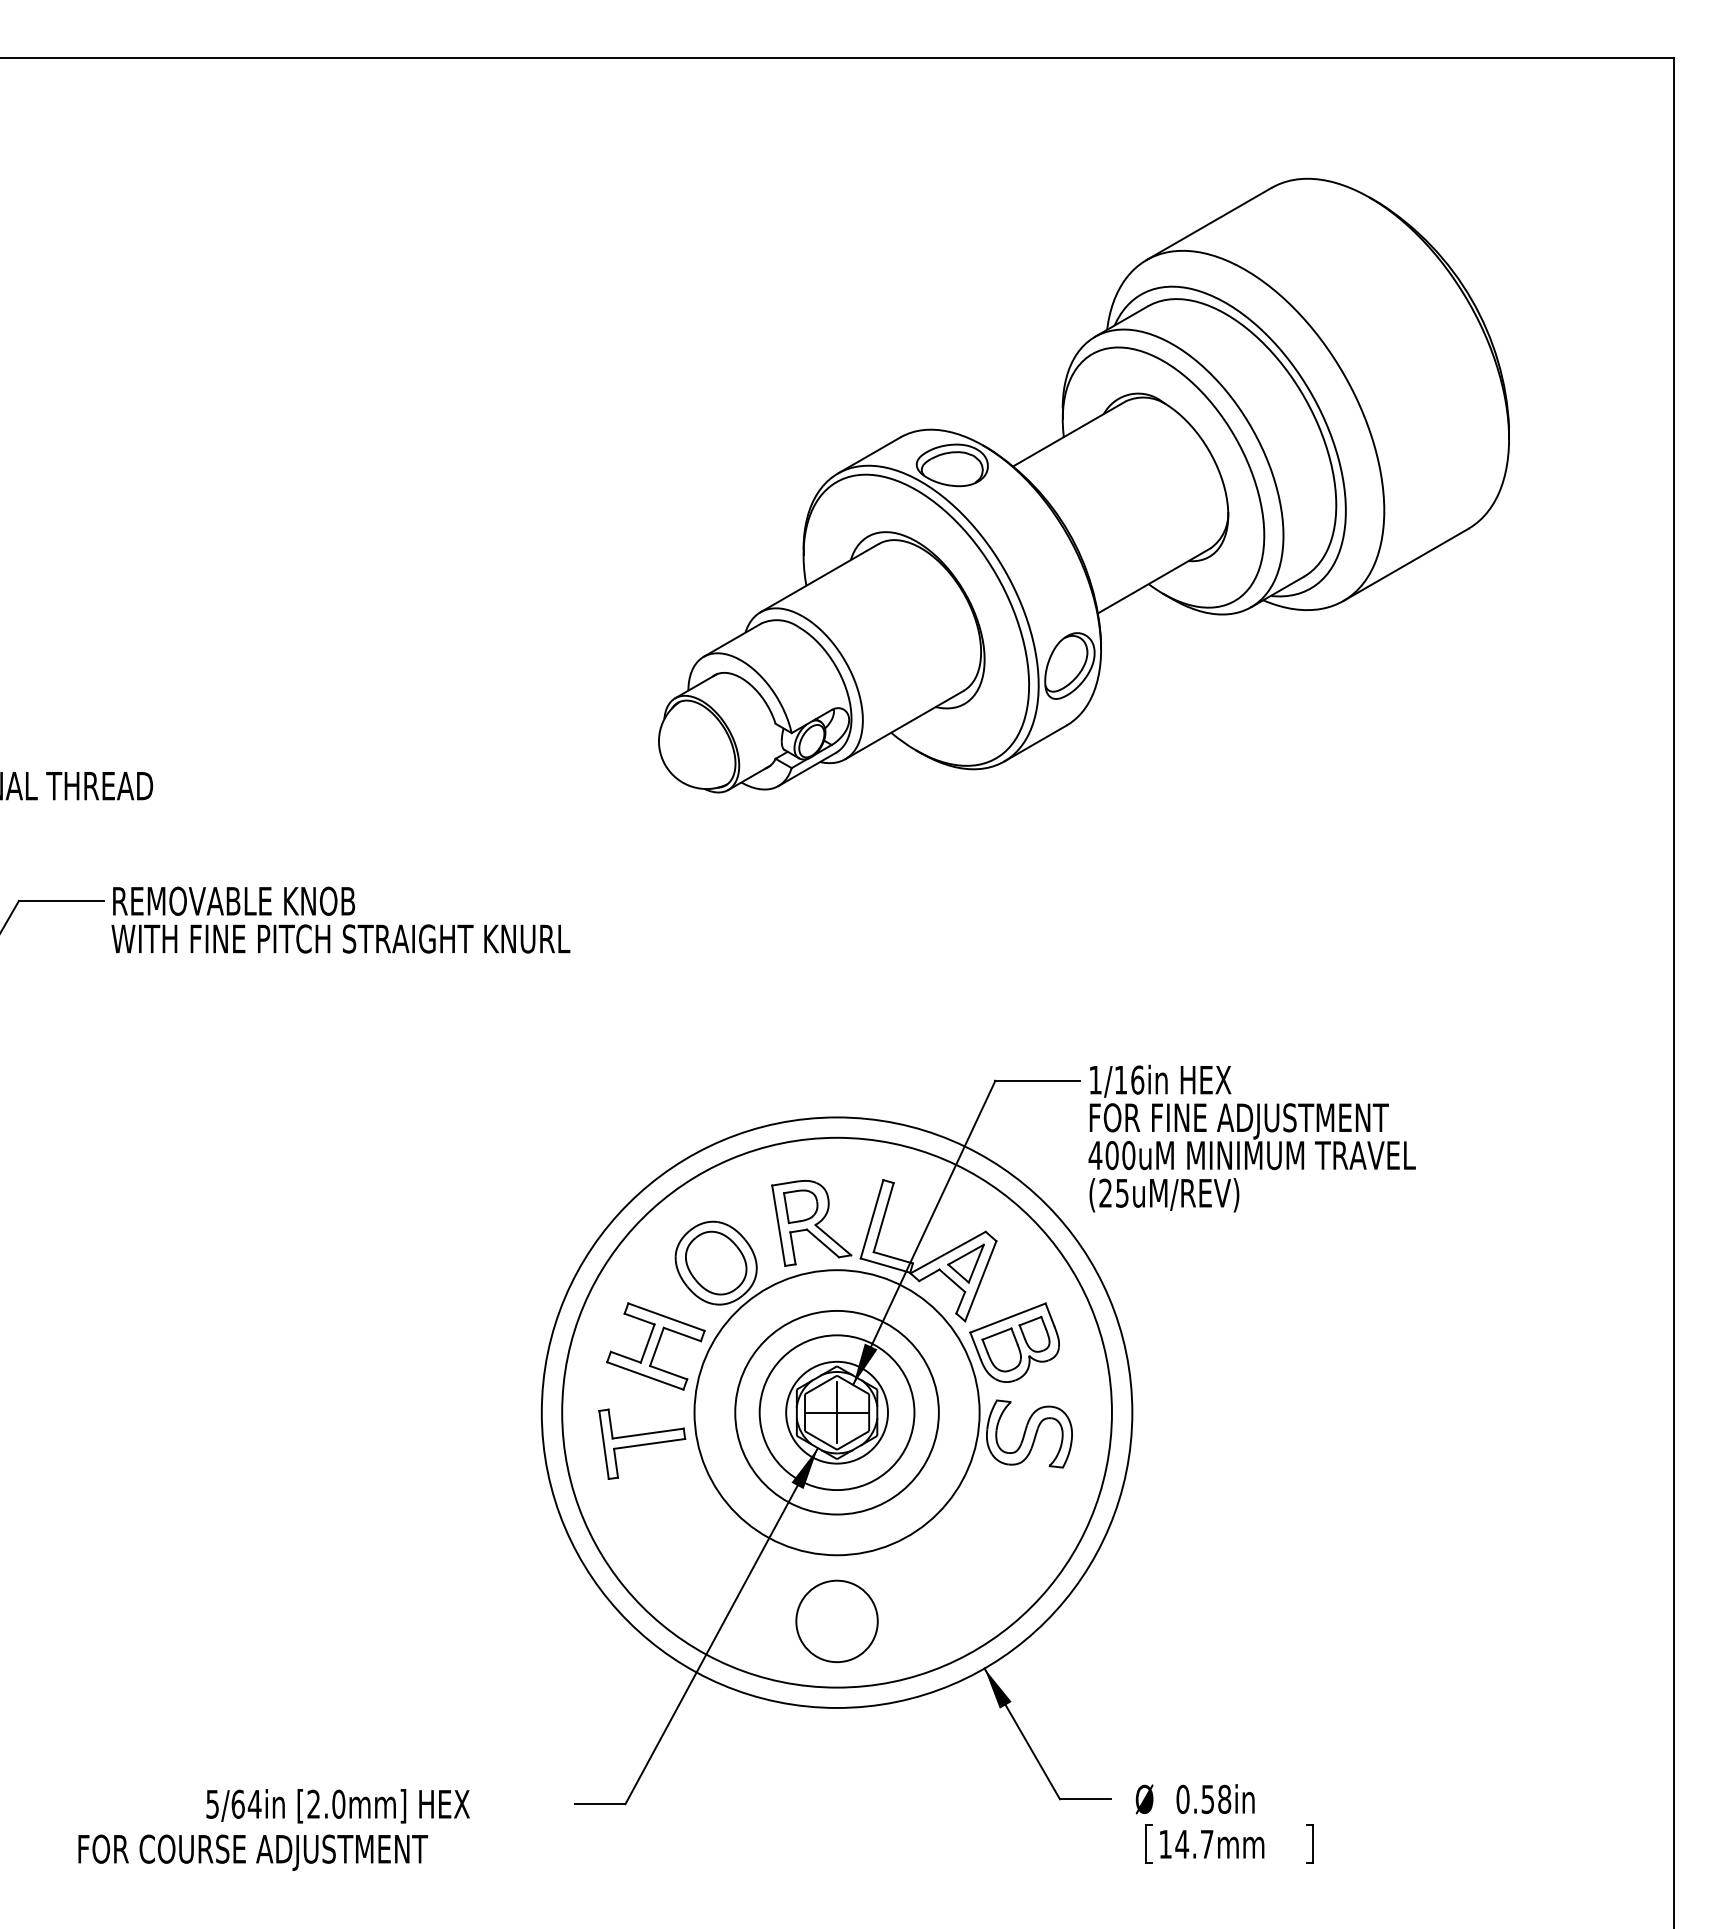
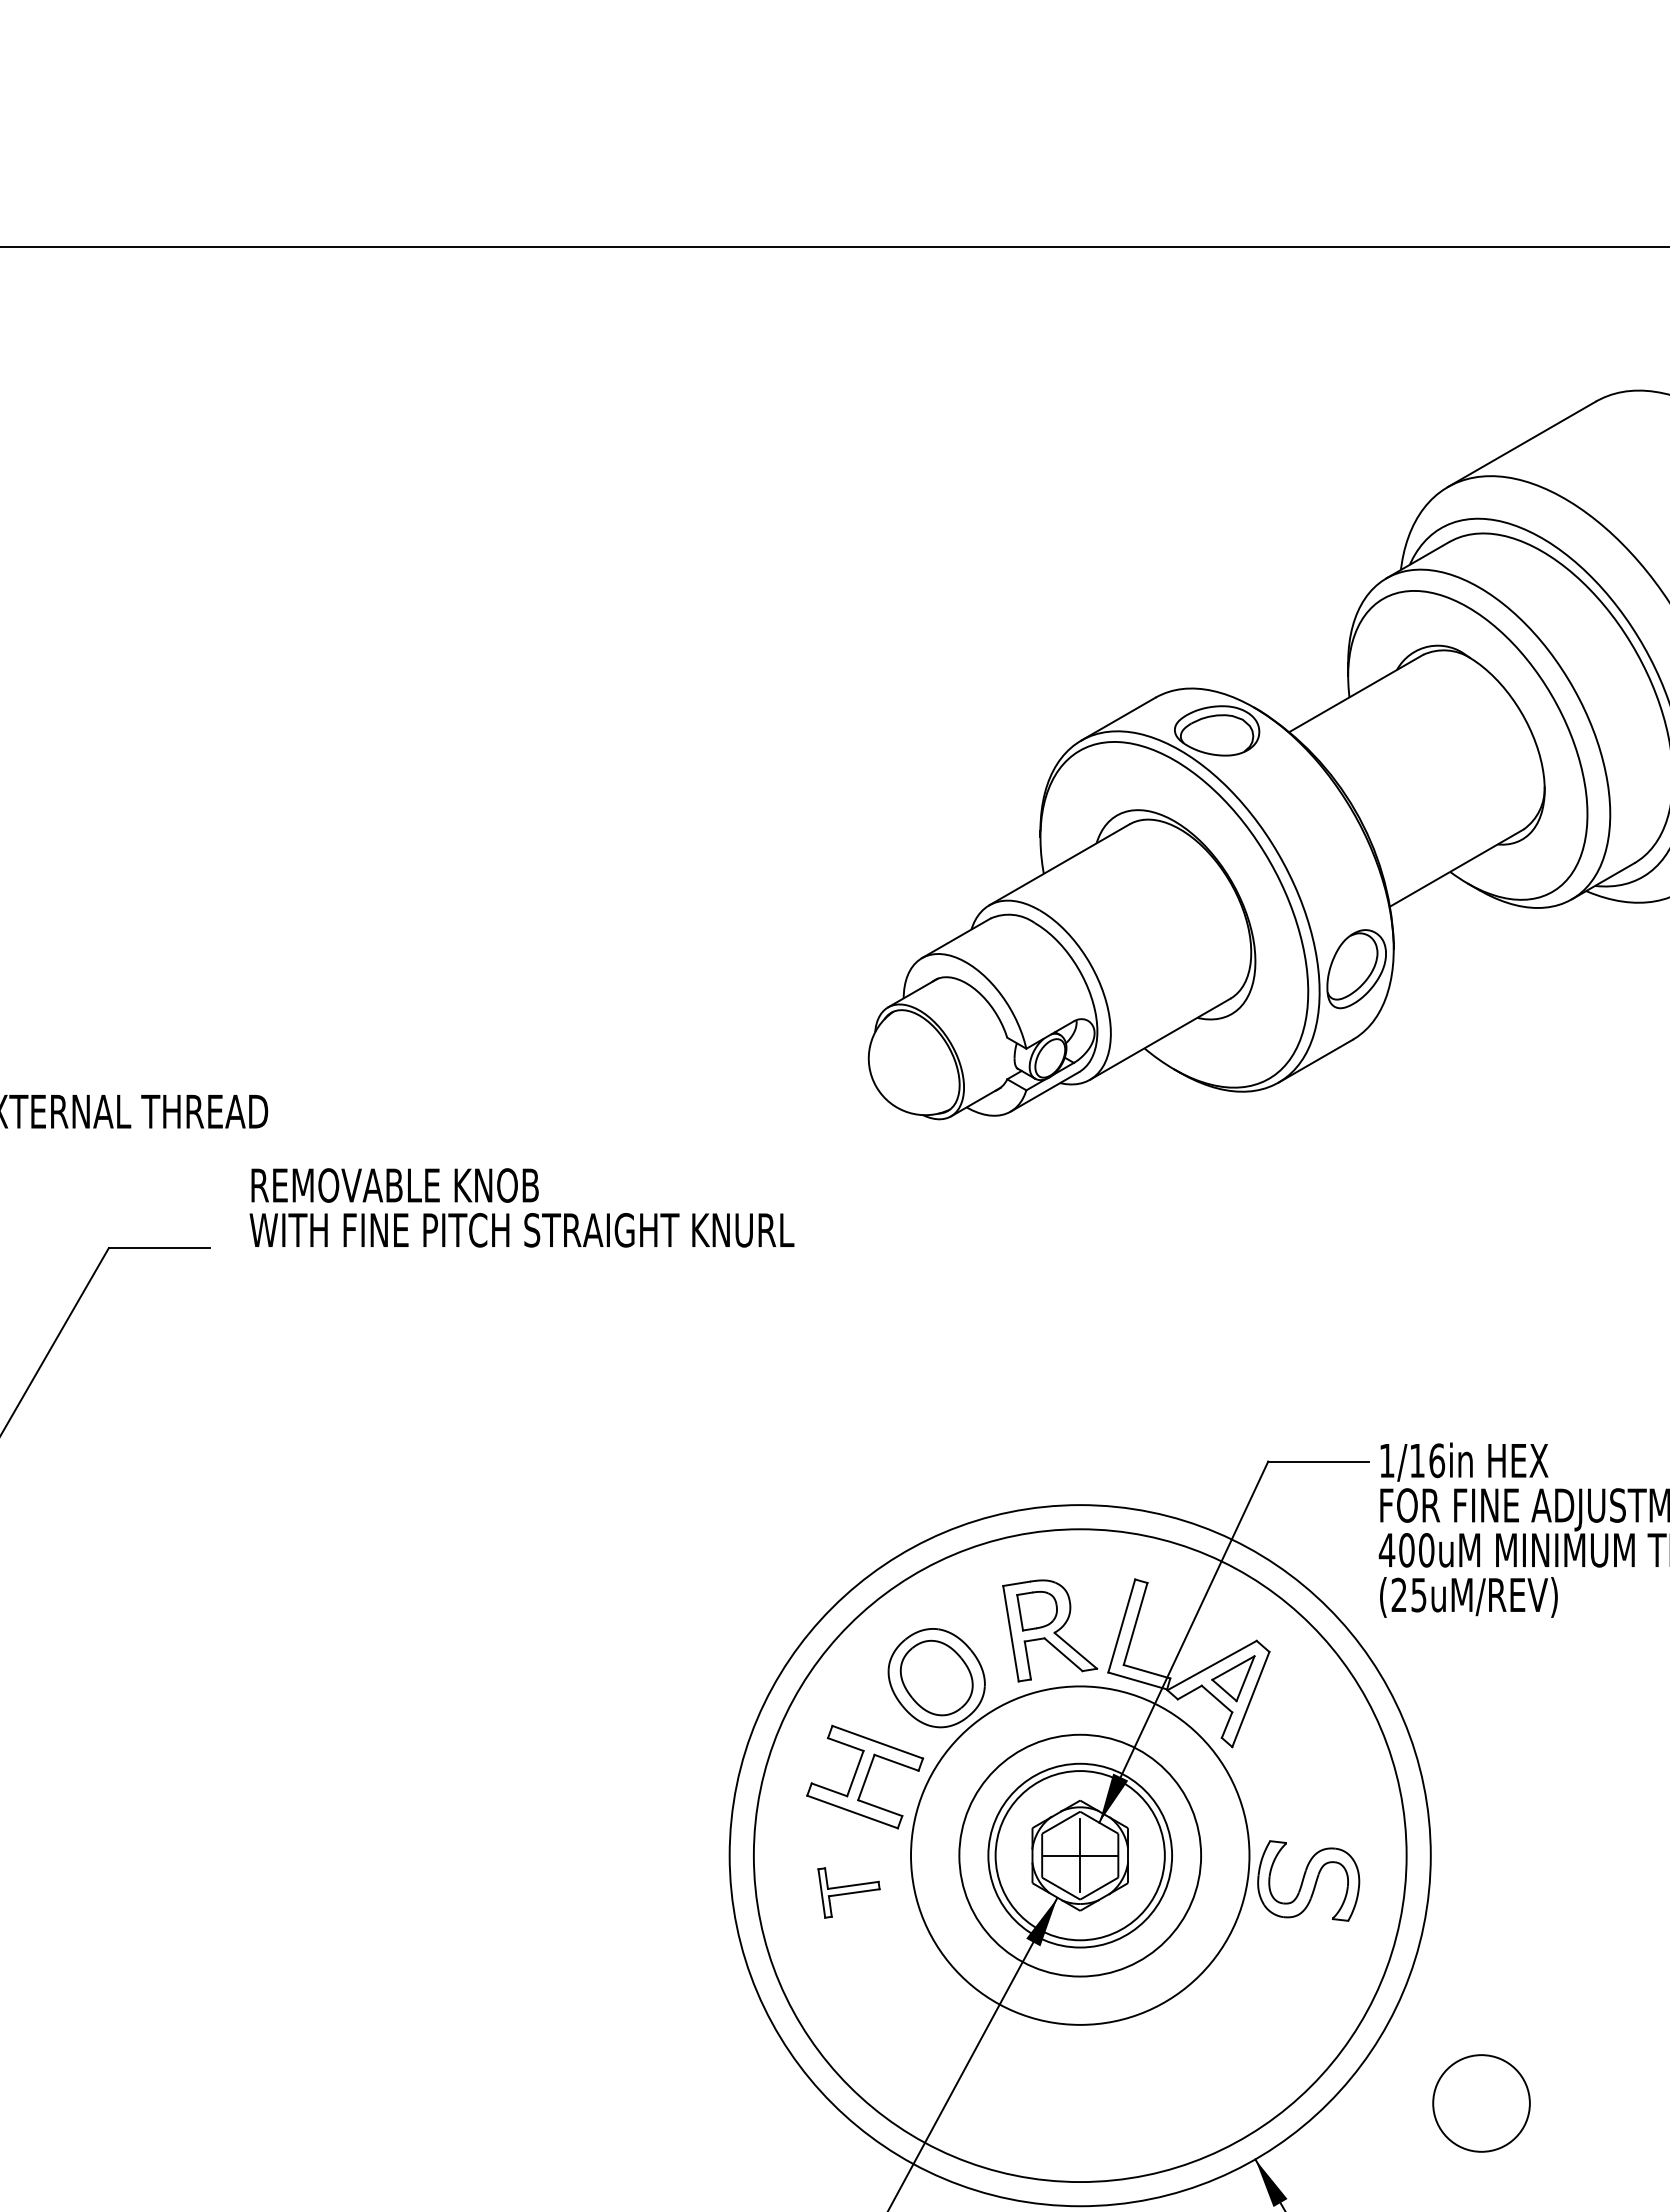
text: (340, 919) -> (521, 1207), moved
part: (1014, 1342) -> (1290, 1772), removed
circle: (836, 1412) -> (1079, 1855), size x1.4
part: (642, 1443) -> (849, 1892), size x0.6
circle: (836, 1620) -> (1480, 2102), moved

